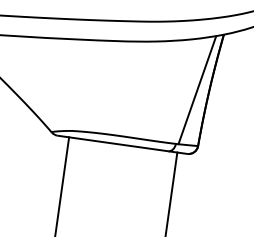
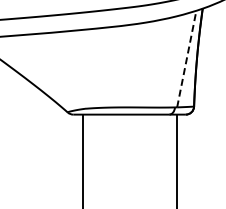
line: (197, 89) -> (186, 58), solid -> dashed

